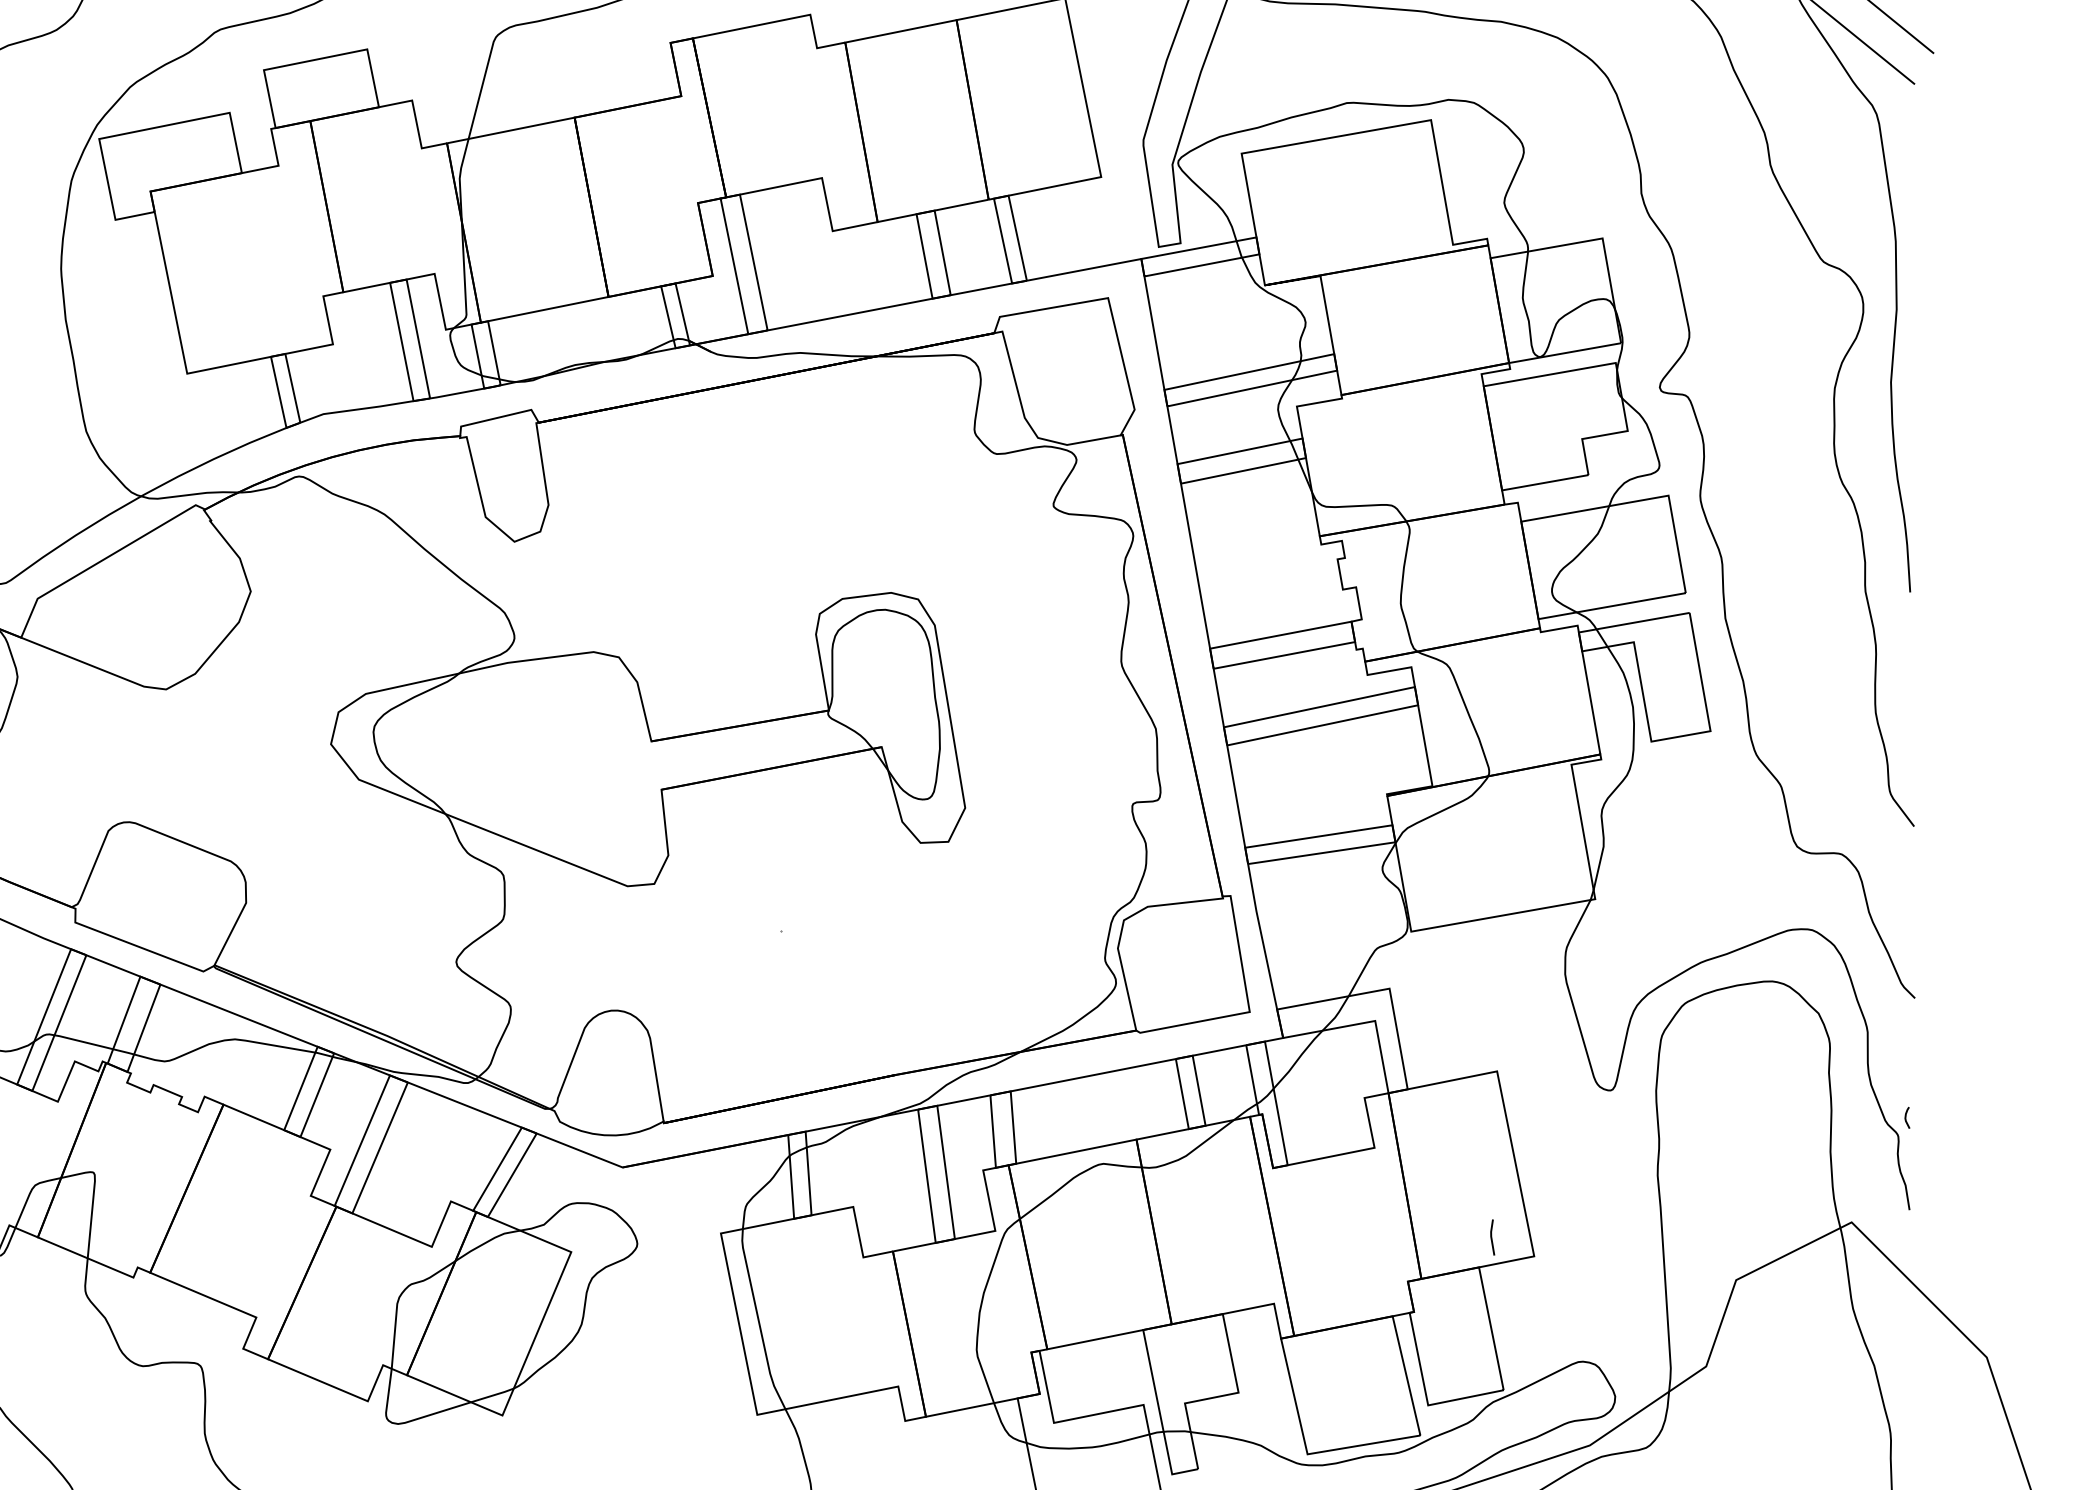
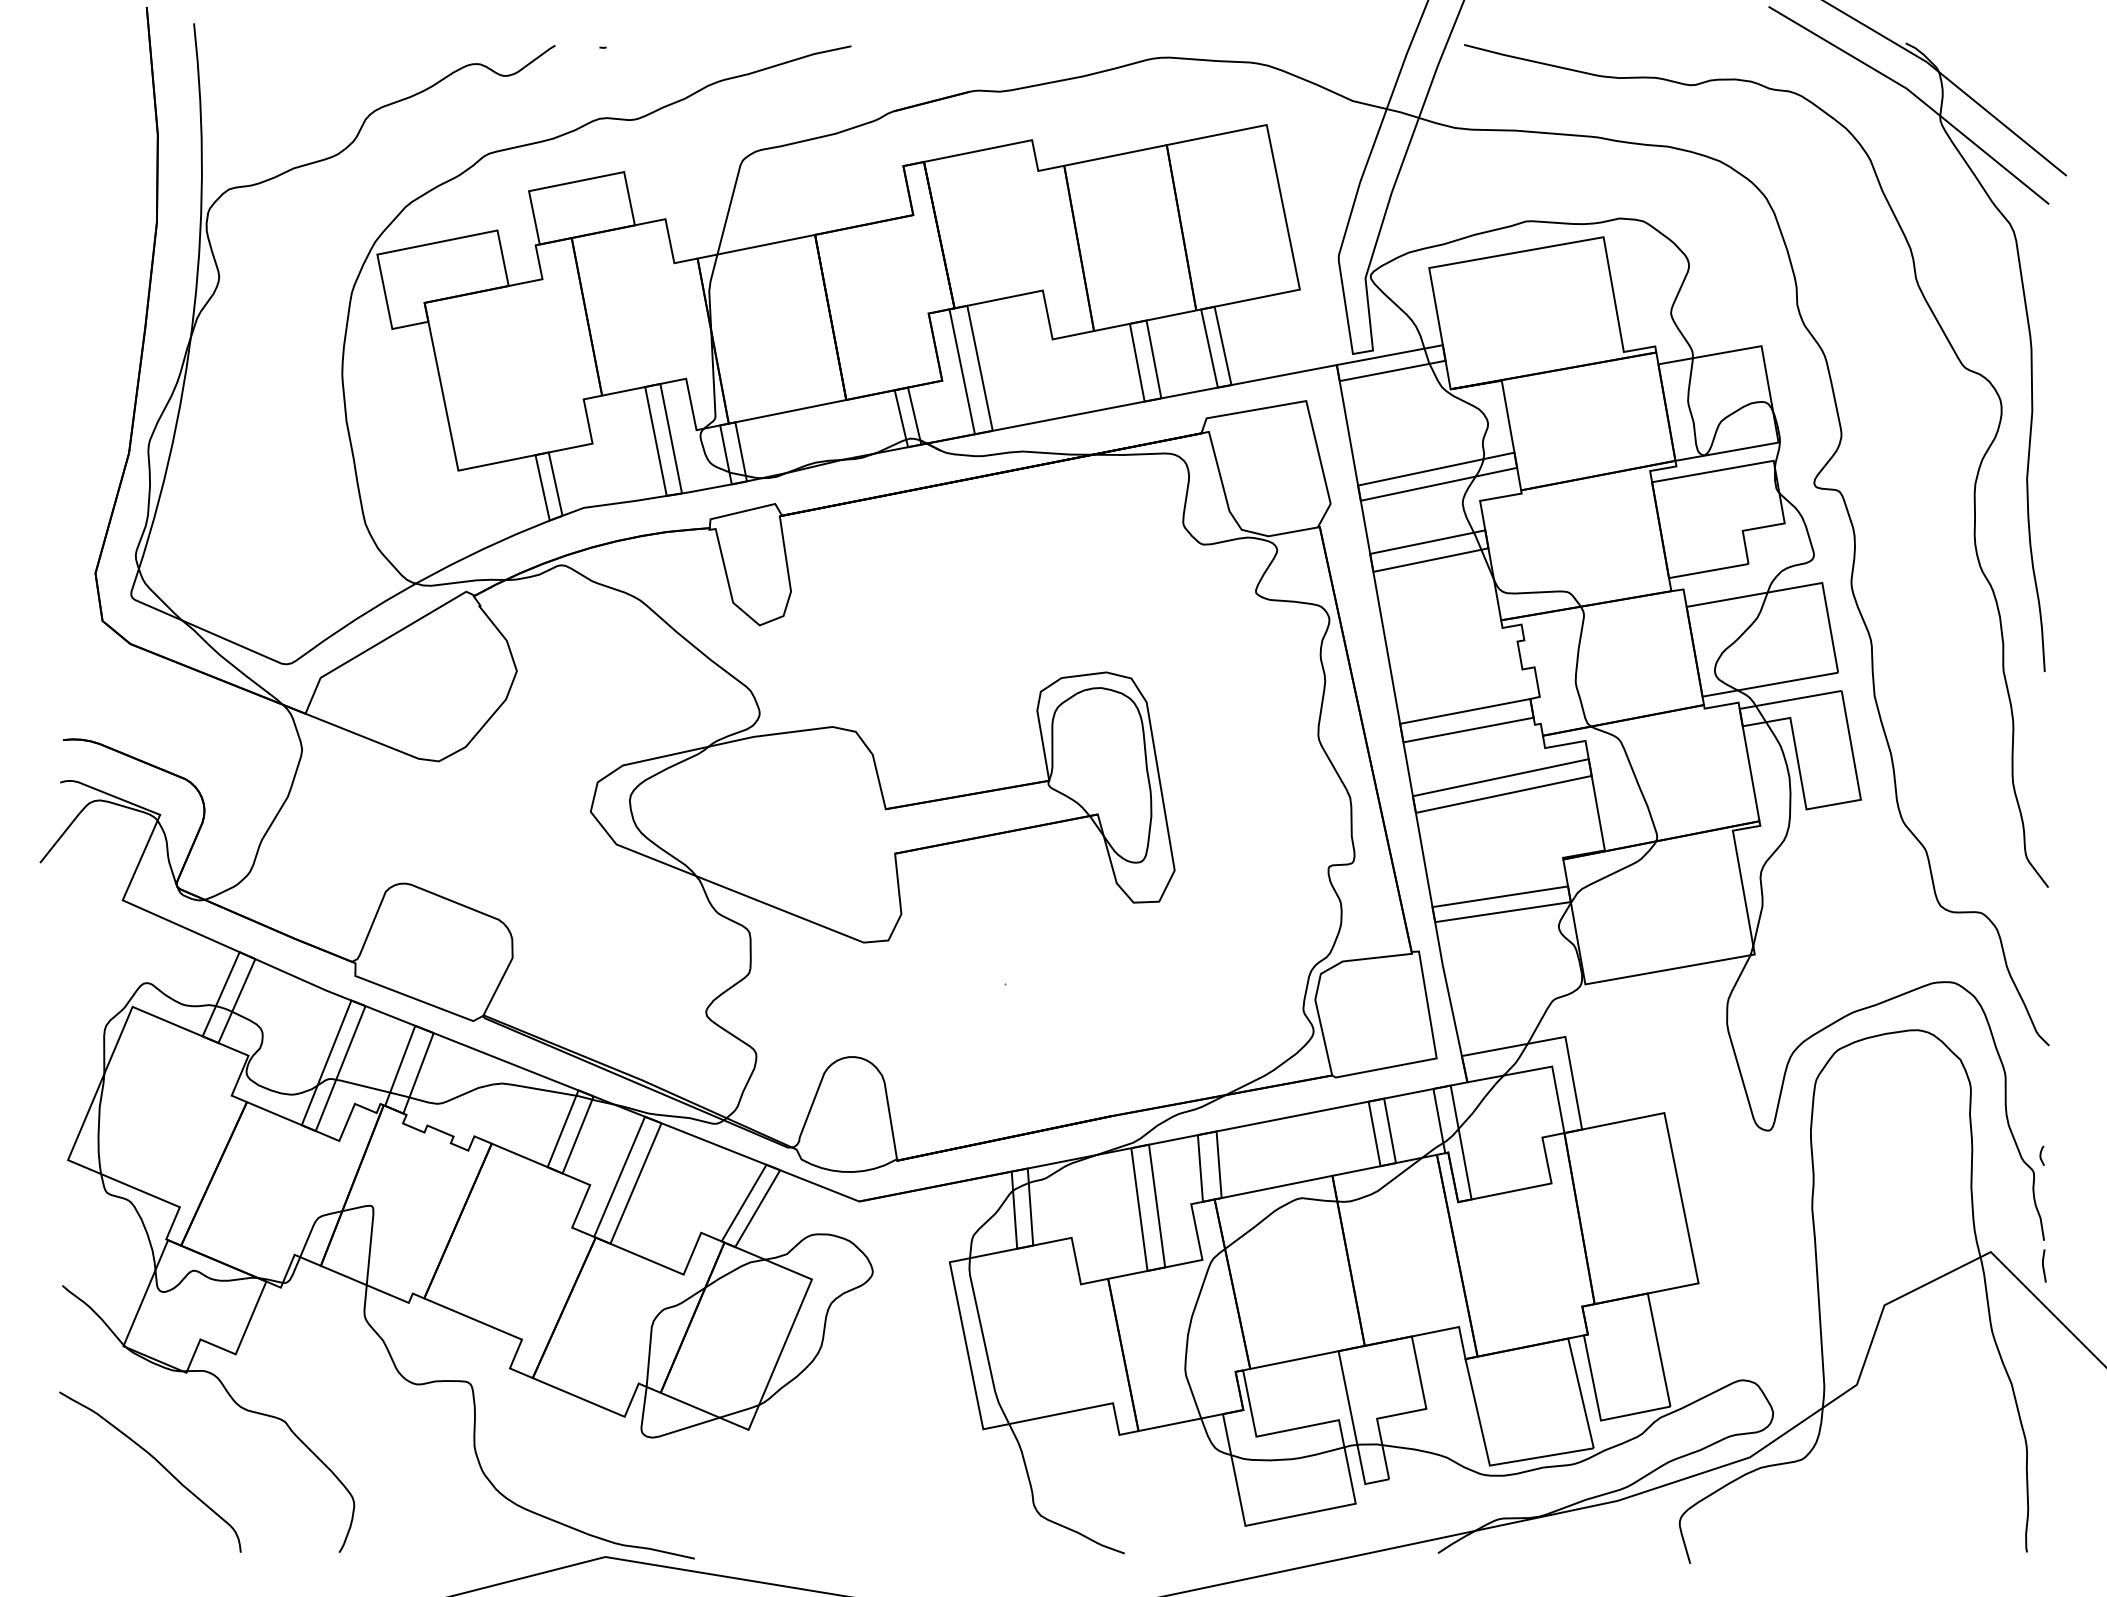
line: (1491, 1236) -> (2043, 1265), moved

